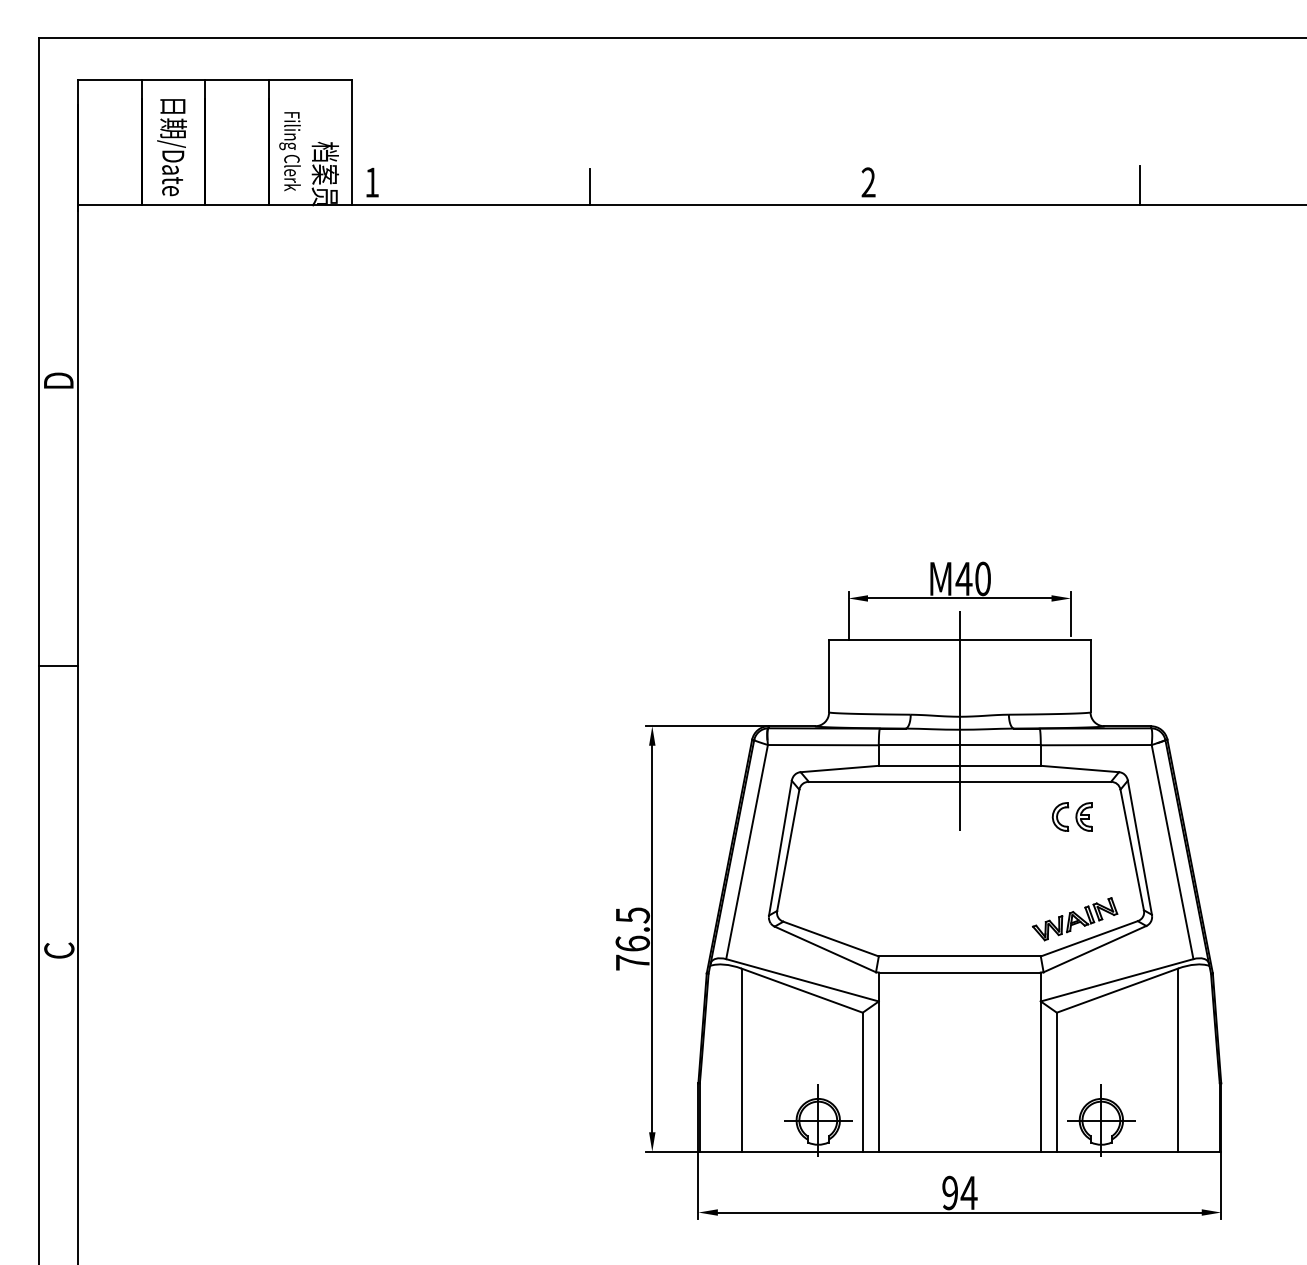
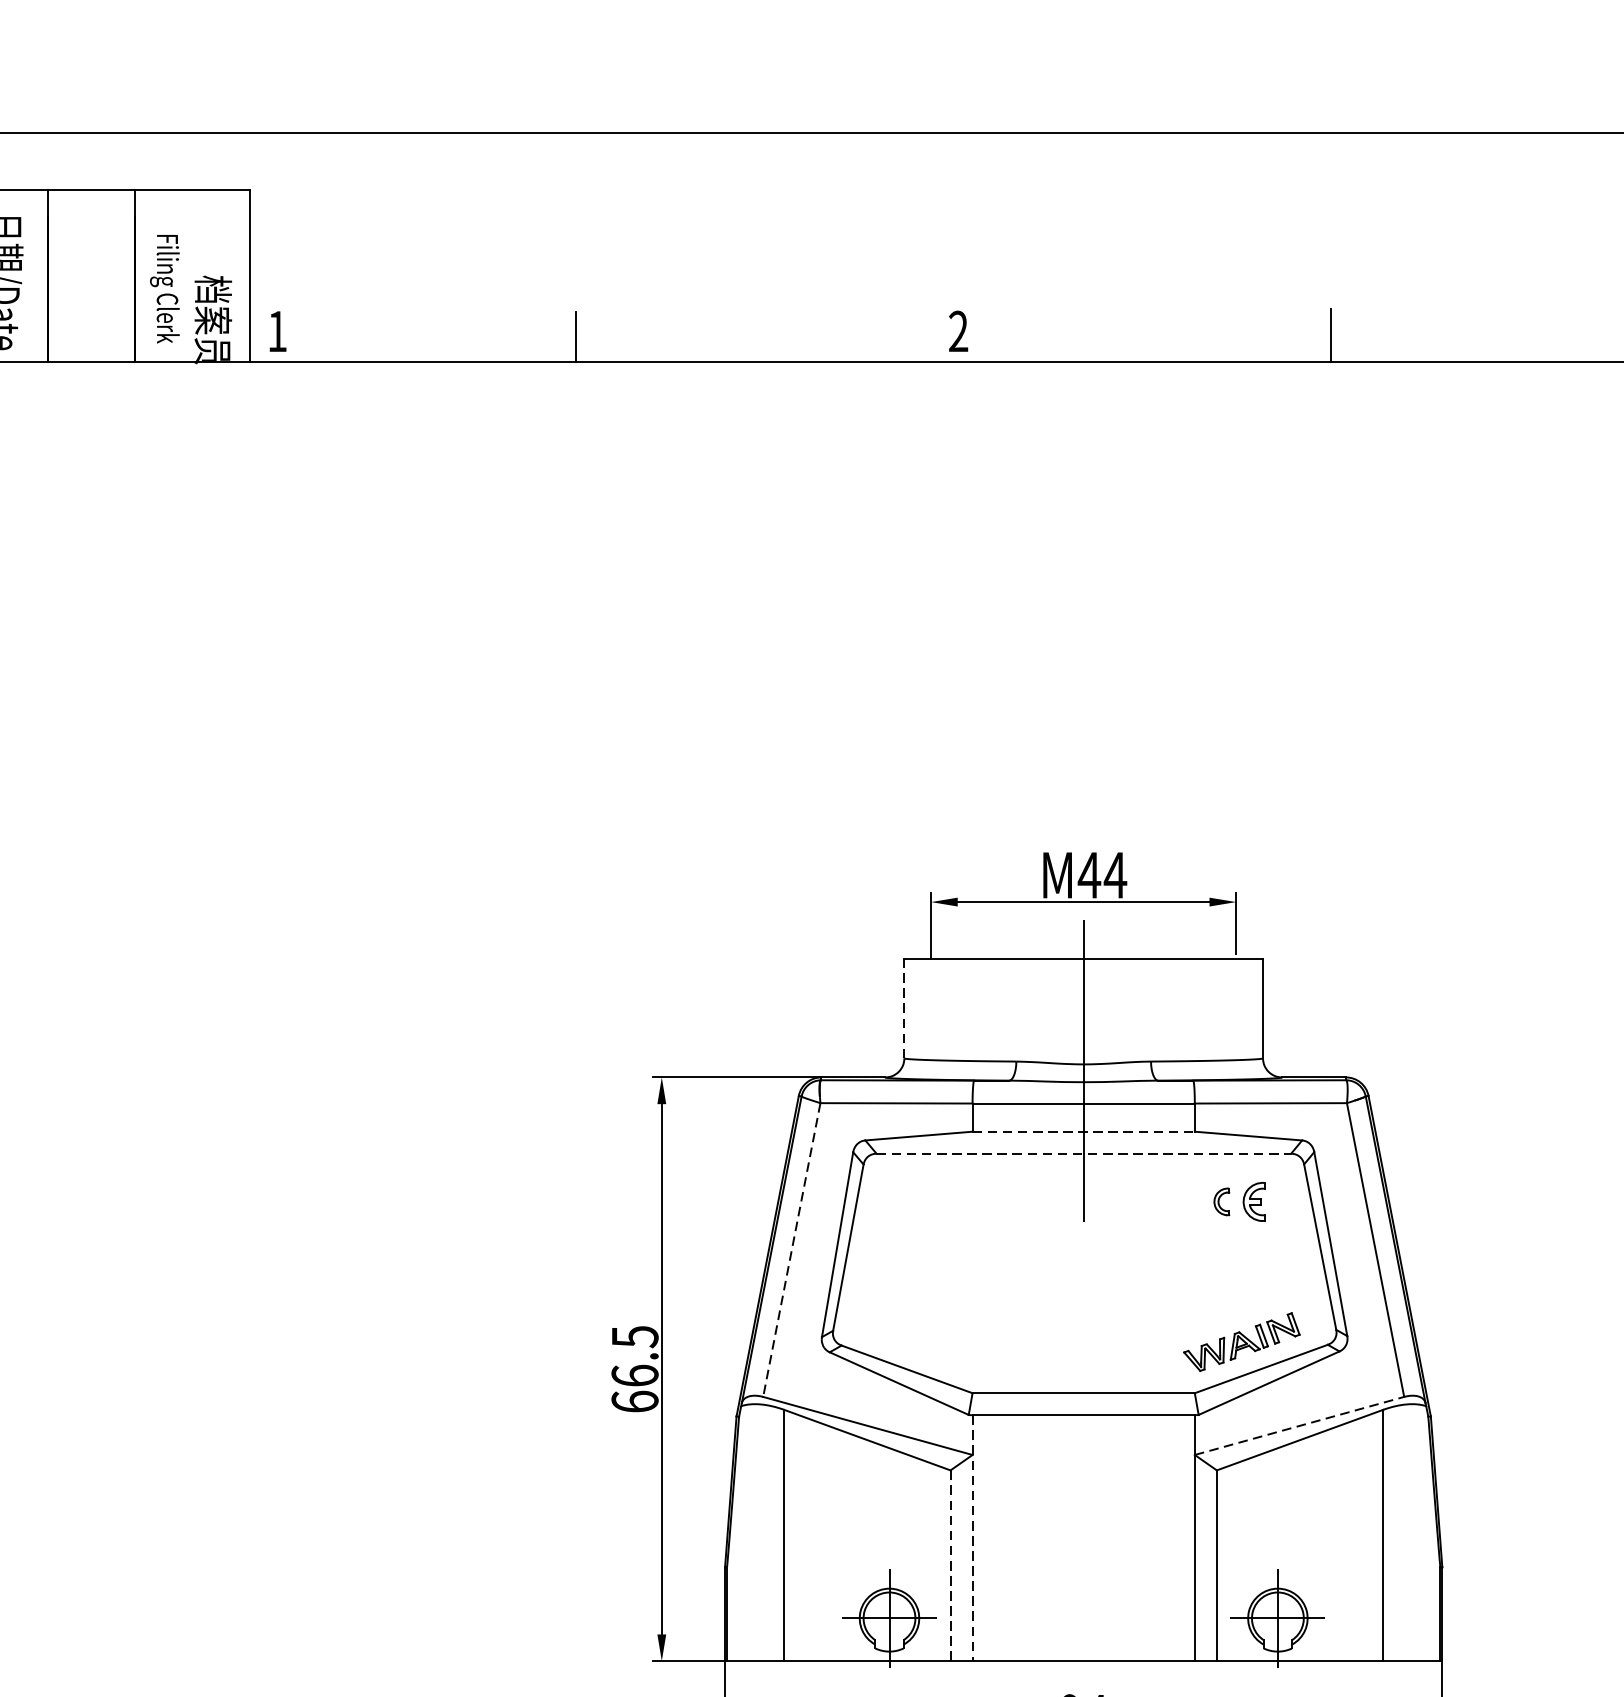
text: (982, 578) -> (1114, 874), M40 -> M44
line: (829, 675) -> (904, 1007), solid -> dashed
line: (960, 765) -> (1084, 1131), solid -> dashed
line: (960, 781) -> (1084, 1153), solid -> dashed
part: (1060, 816) -> (1221, 1201), size x0.7
line: (746, 852) -> (791, 1250), solid -> dashed
text: (632, 962) -> (634, 1401), 76.5 -> 66.5
line: (1117, 980) -> (1300, 1426), solid -> dashed
line: (878, 1062) -> (972, 1538), solid -> dashed
line: (862, 1082) -> (950, 1566), solid -> dashed

